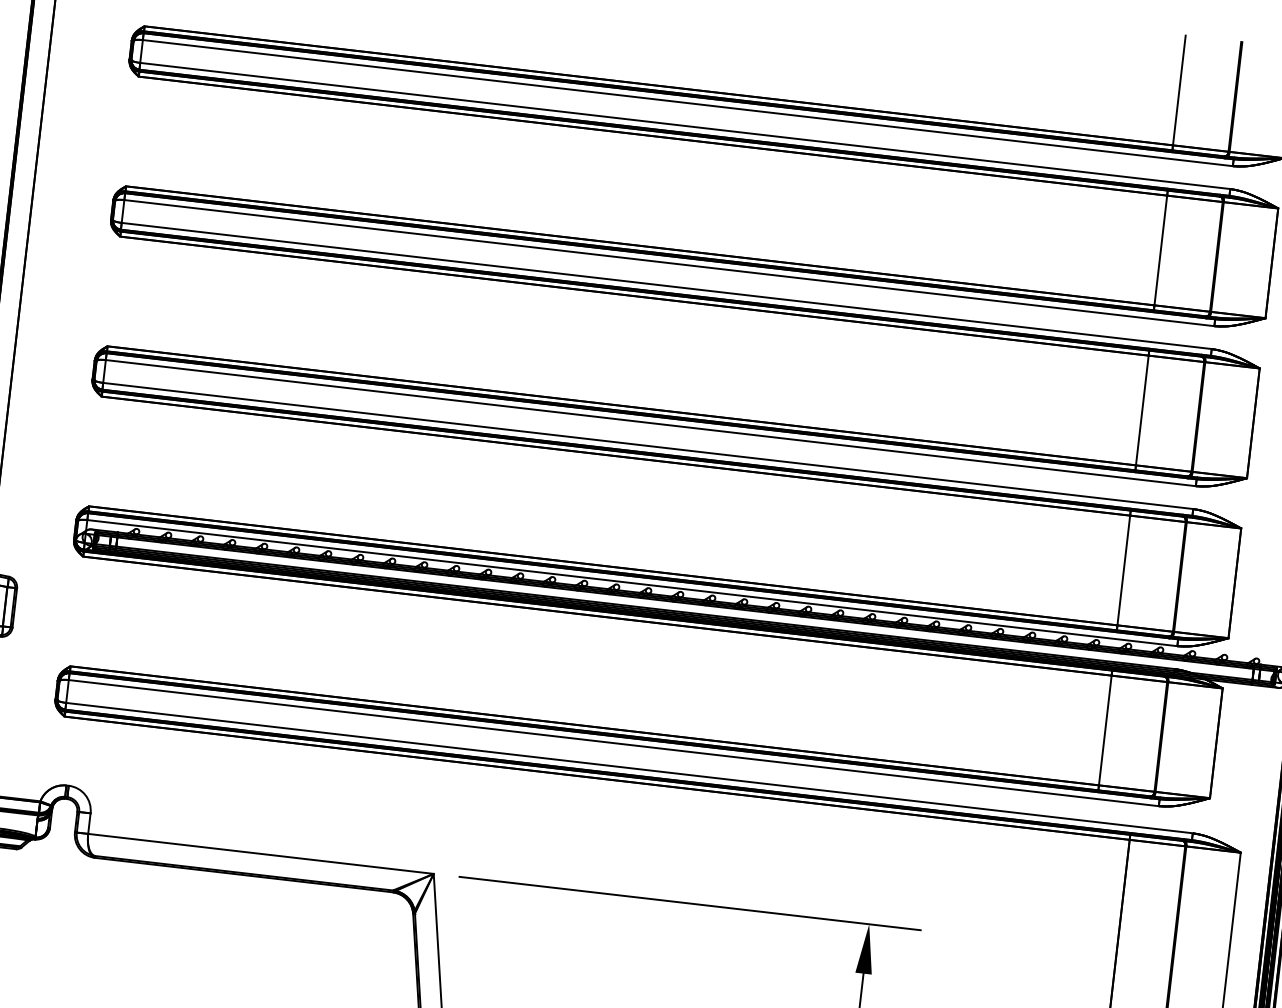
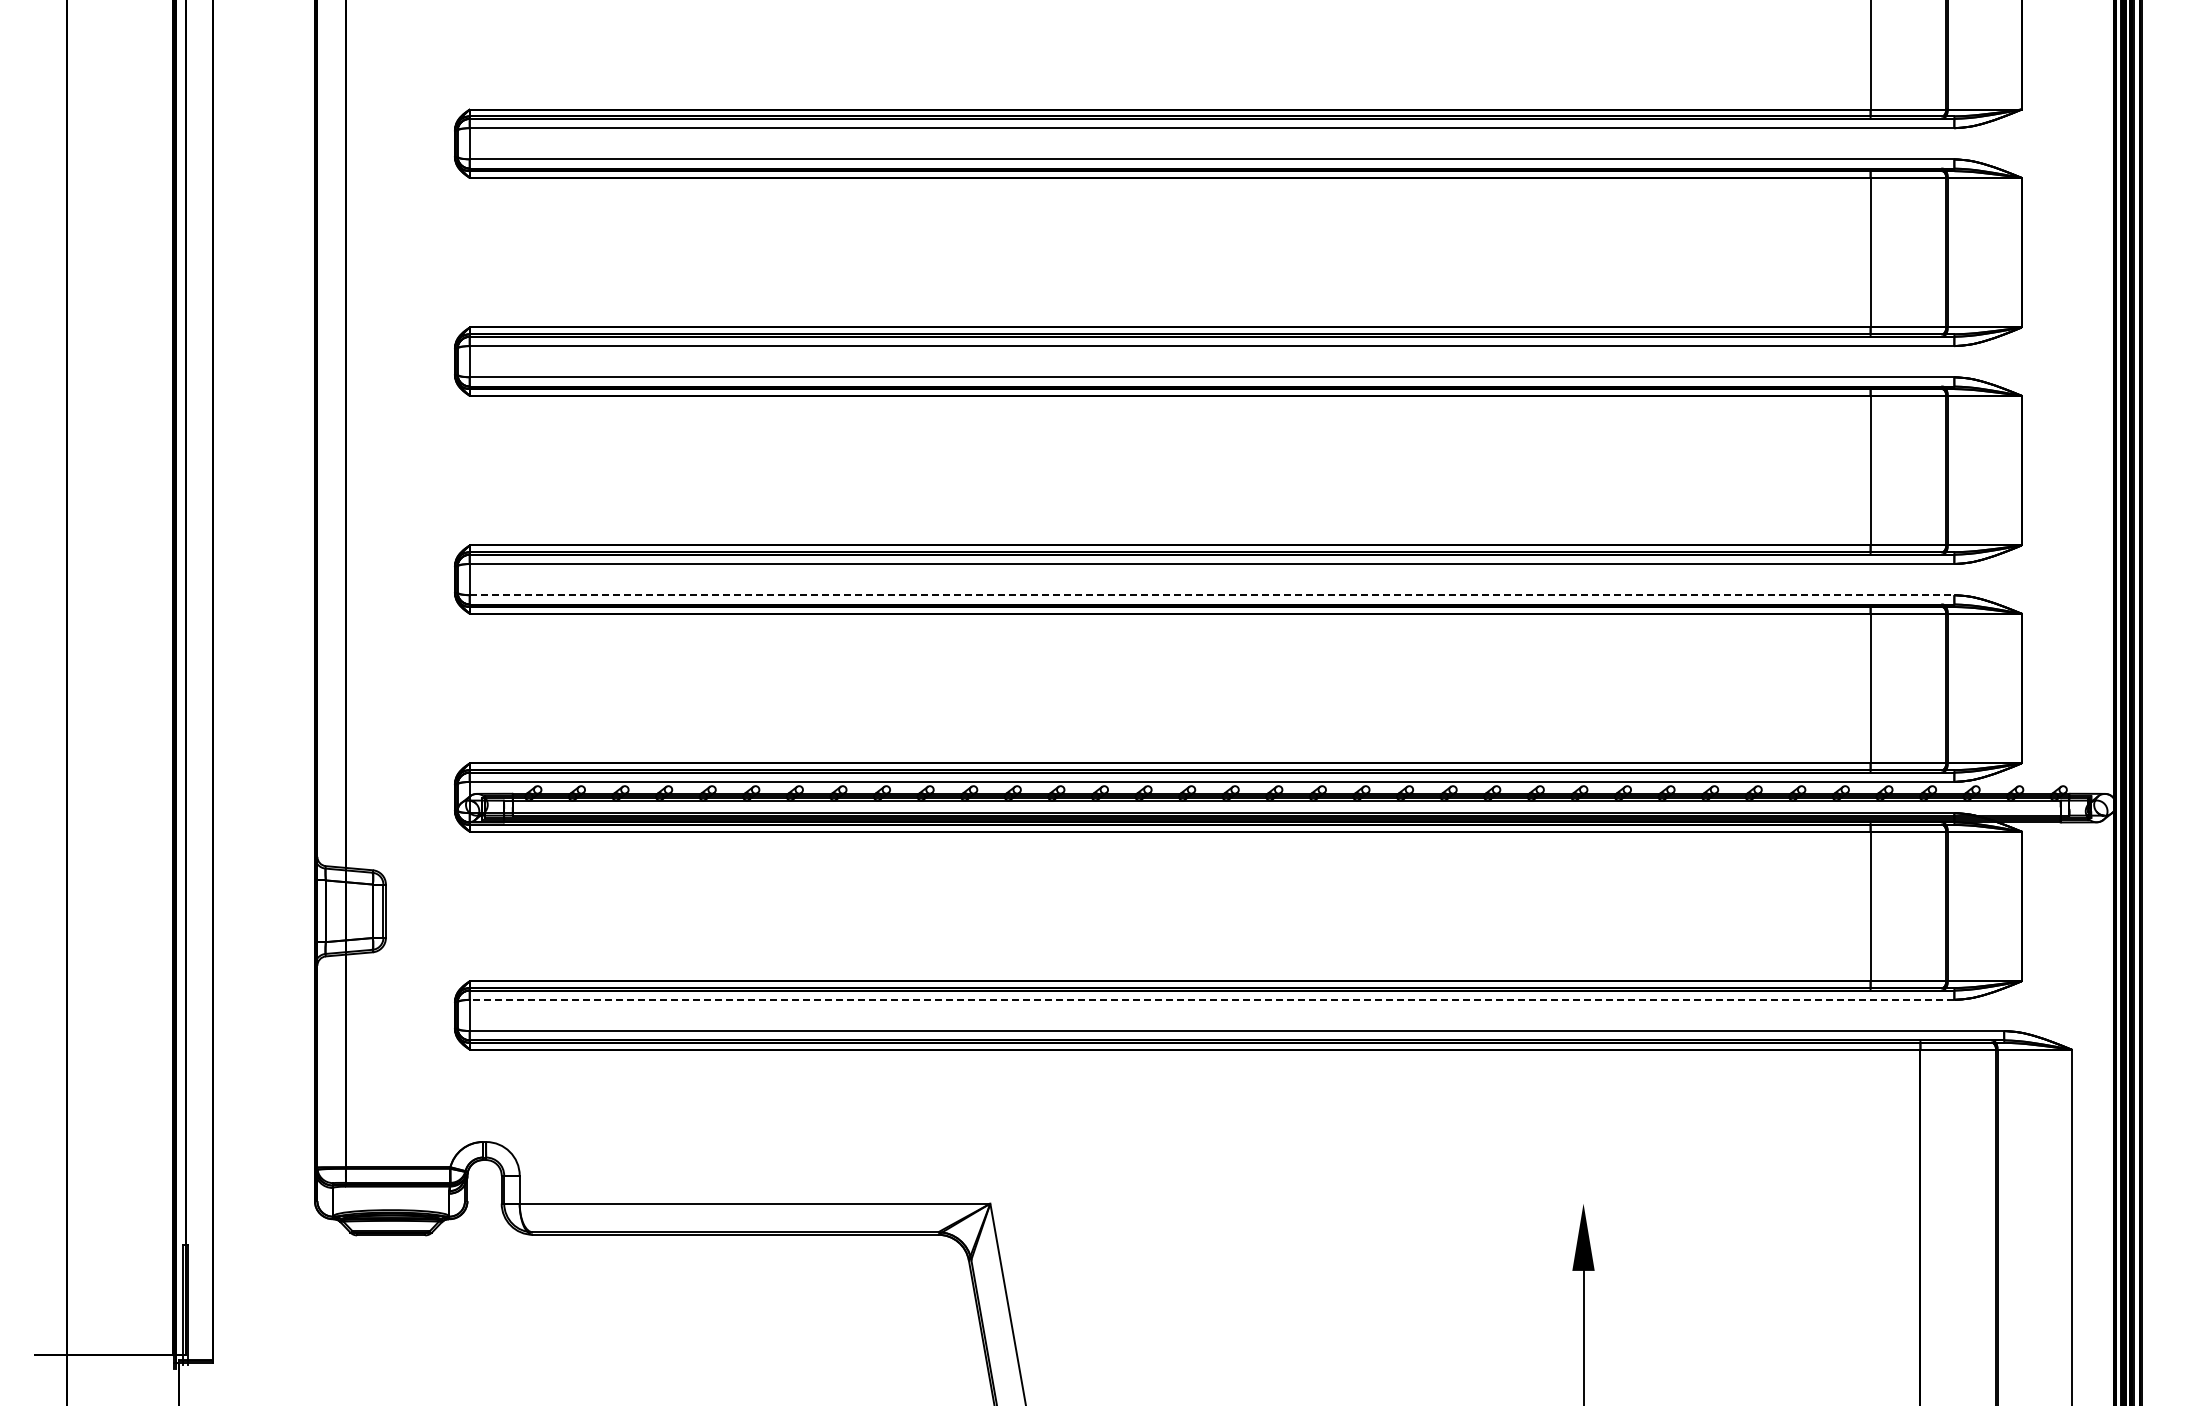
line: (648, 446) -> (1212, 595), solid -> dashed
line: (613, 742) -> (1211, 999), solid -> dashed
line: (690, 903) -> (1339, 1203), removed

